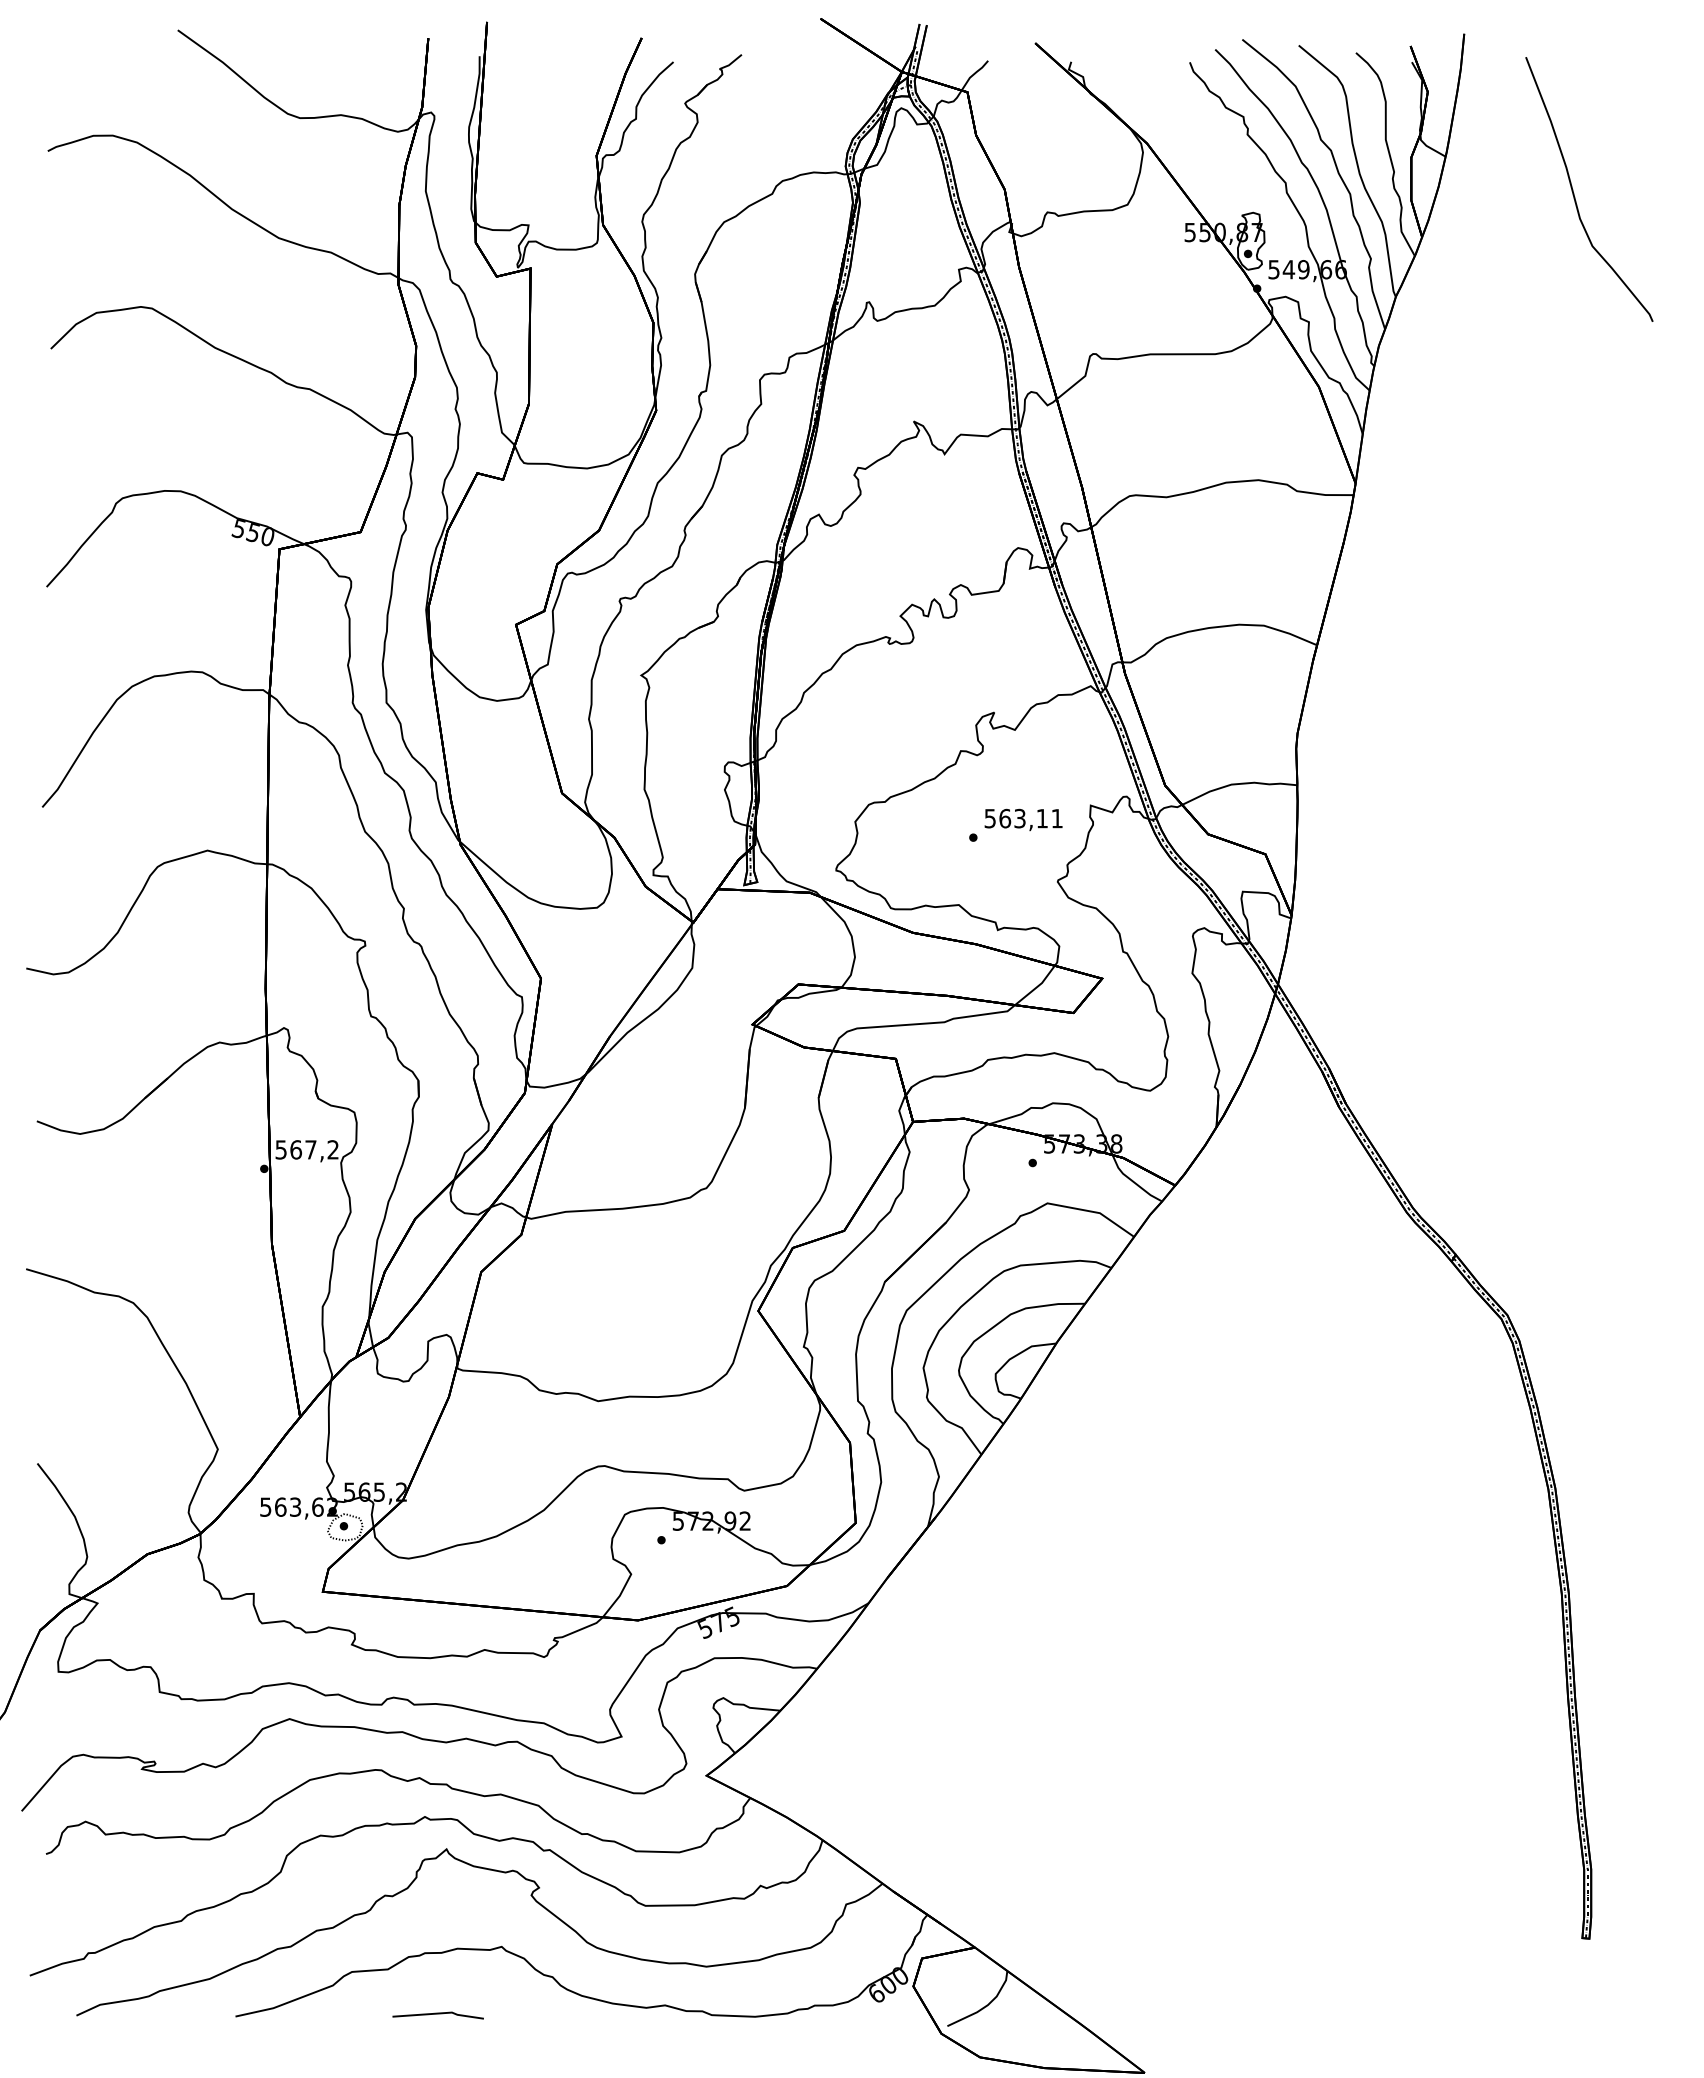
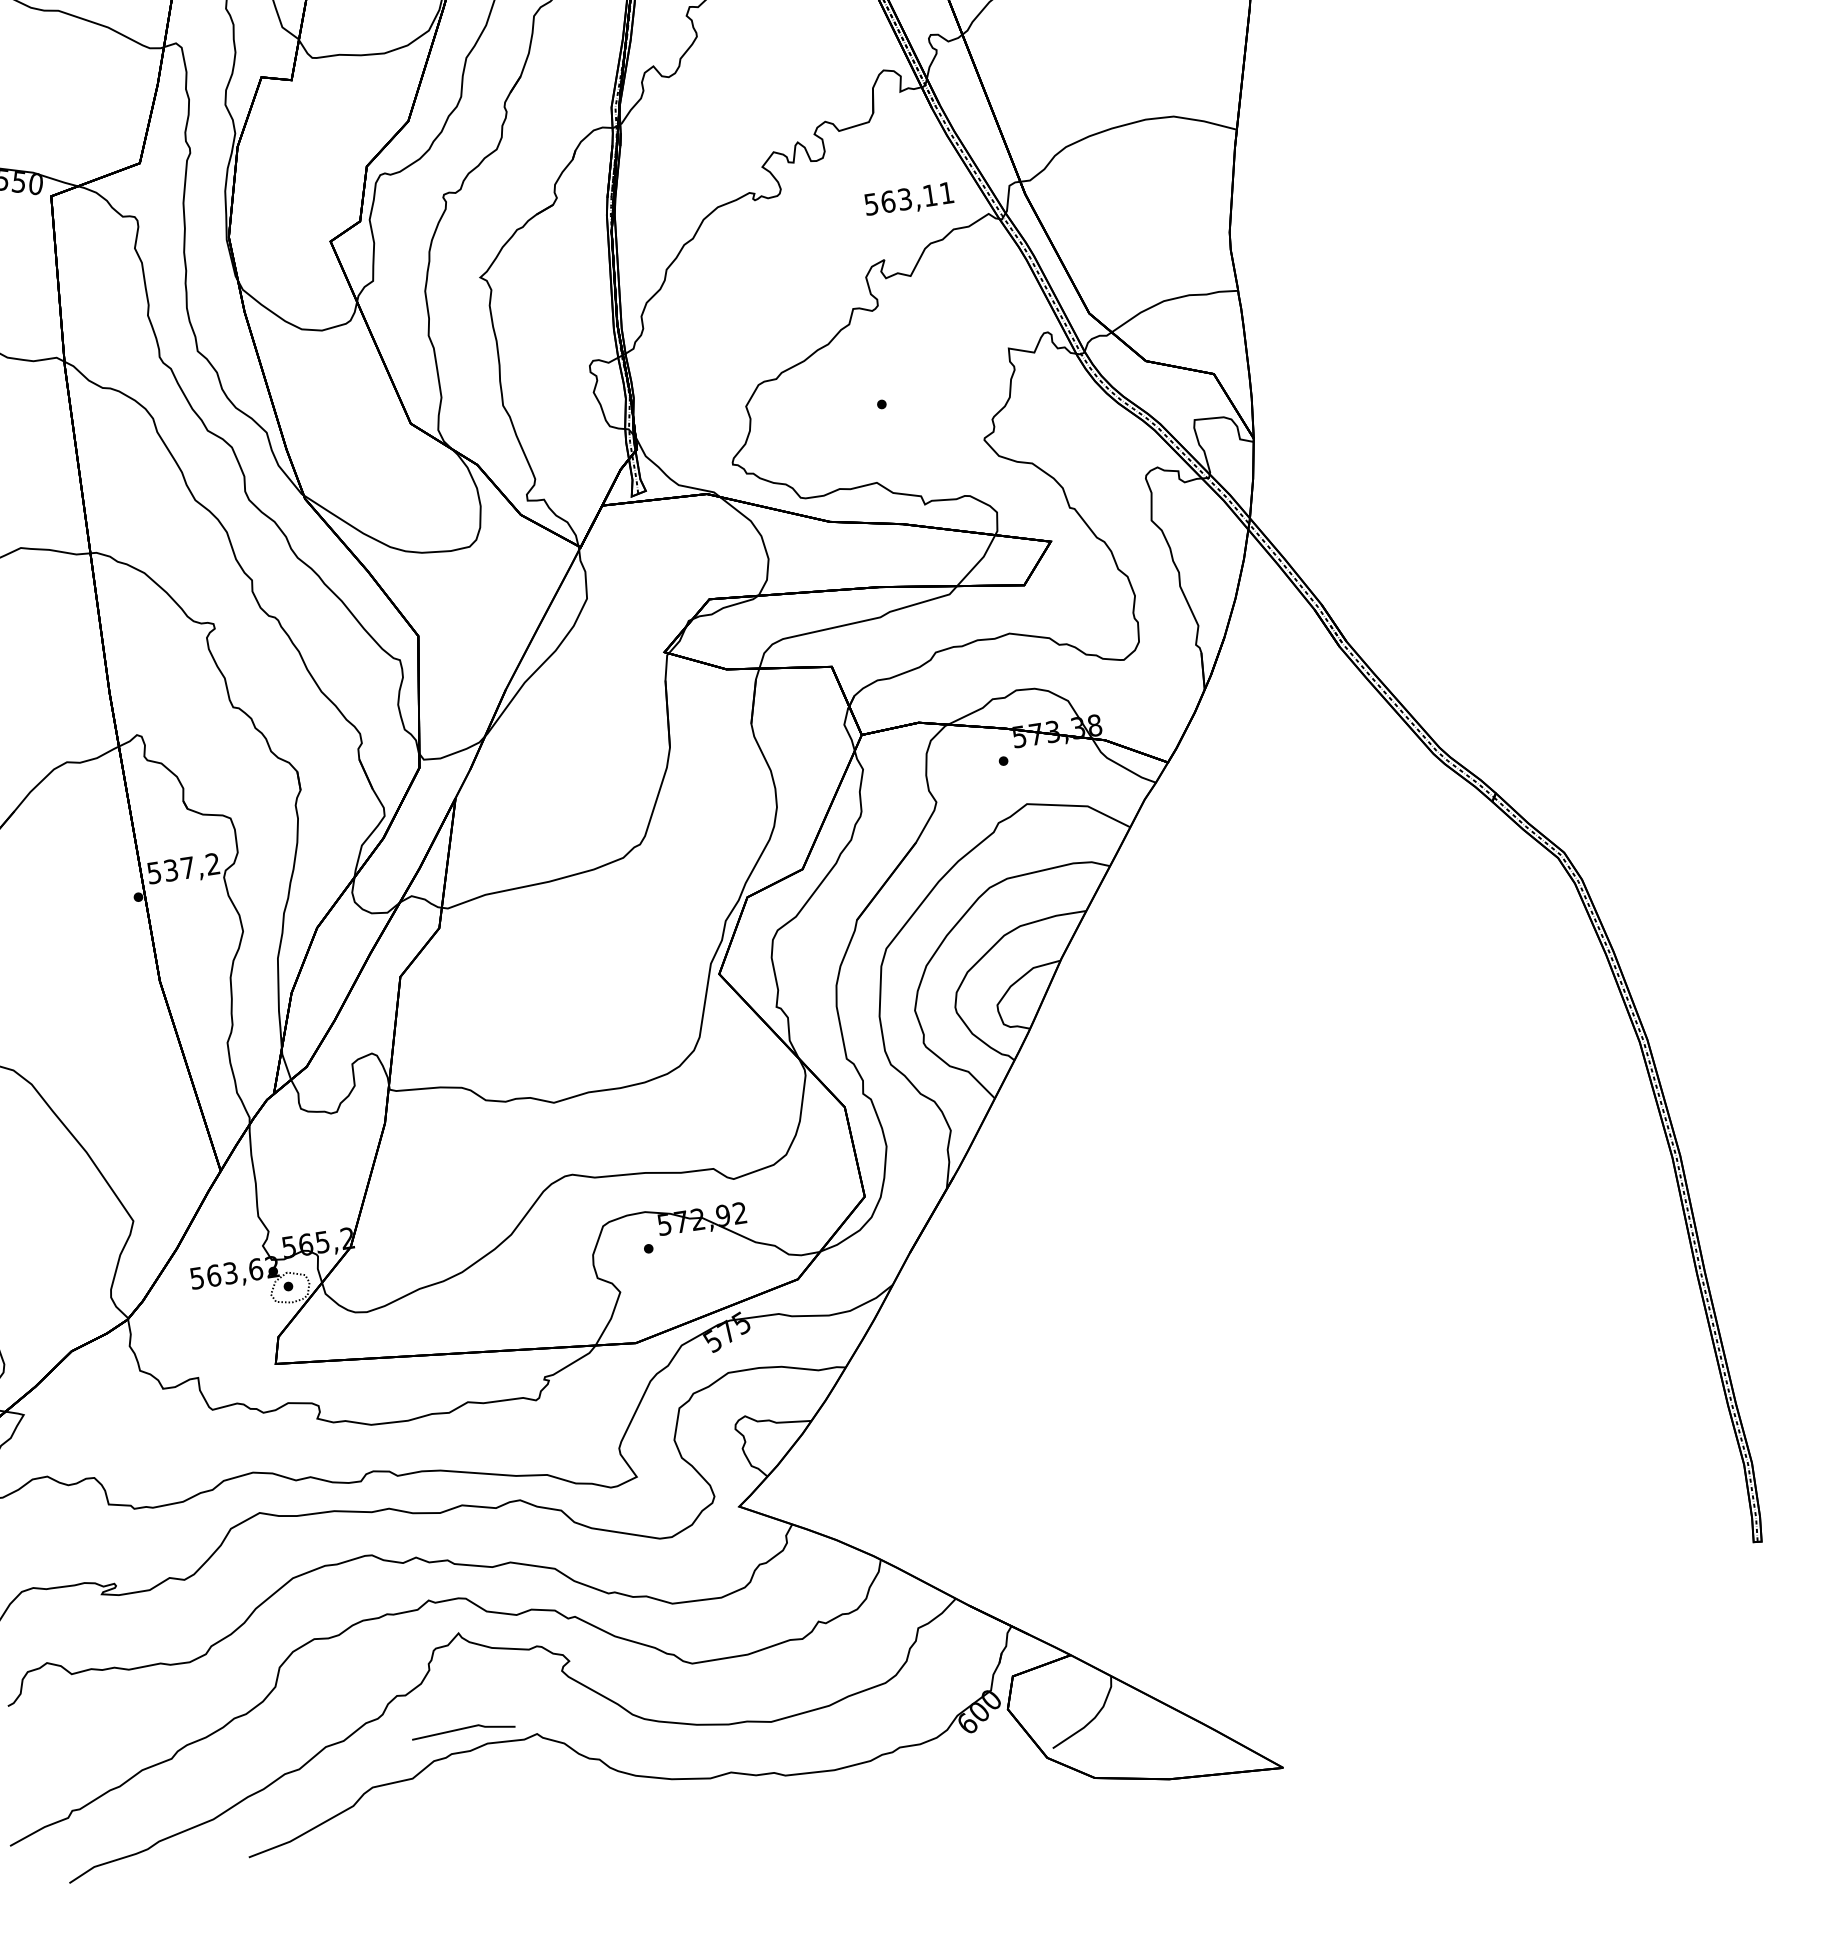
text: (1023, 819) -> (909, 199), moved
text: (296, 1149) -> (171, 869), 567,2 -> 537,2
line: (437, 2014) -> (462, 1729), moved

